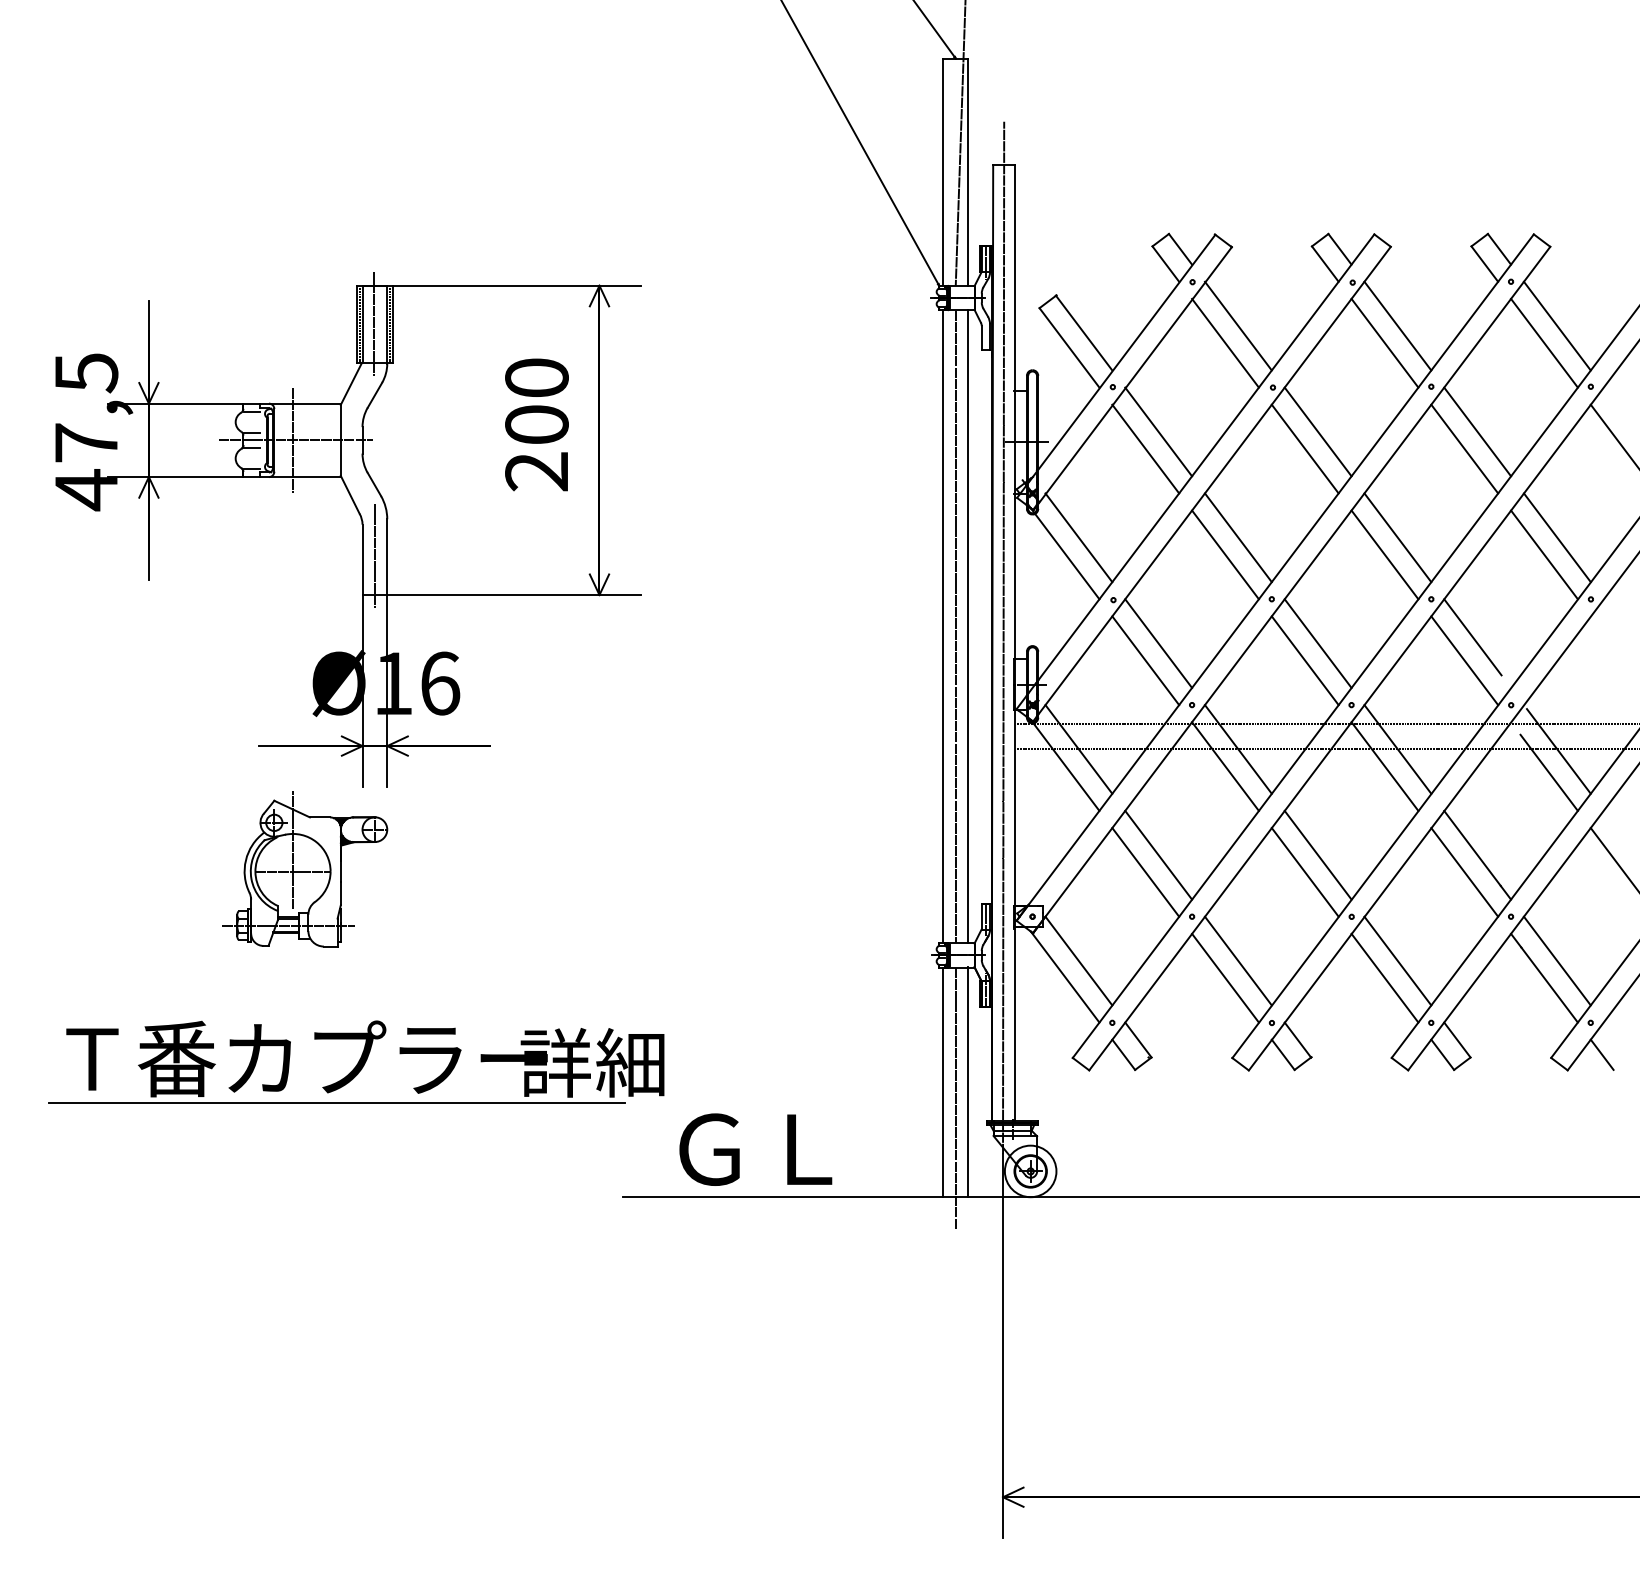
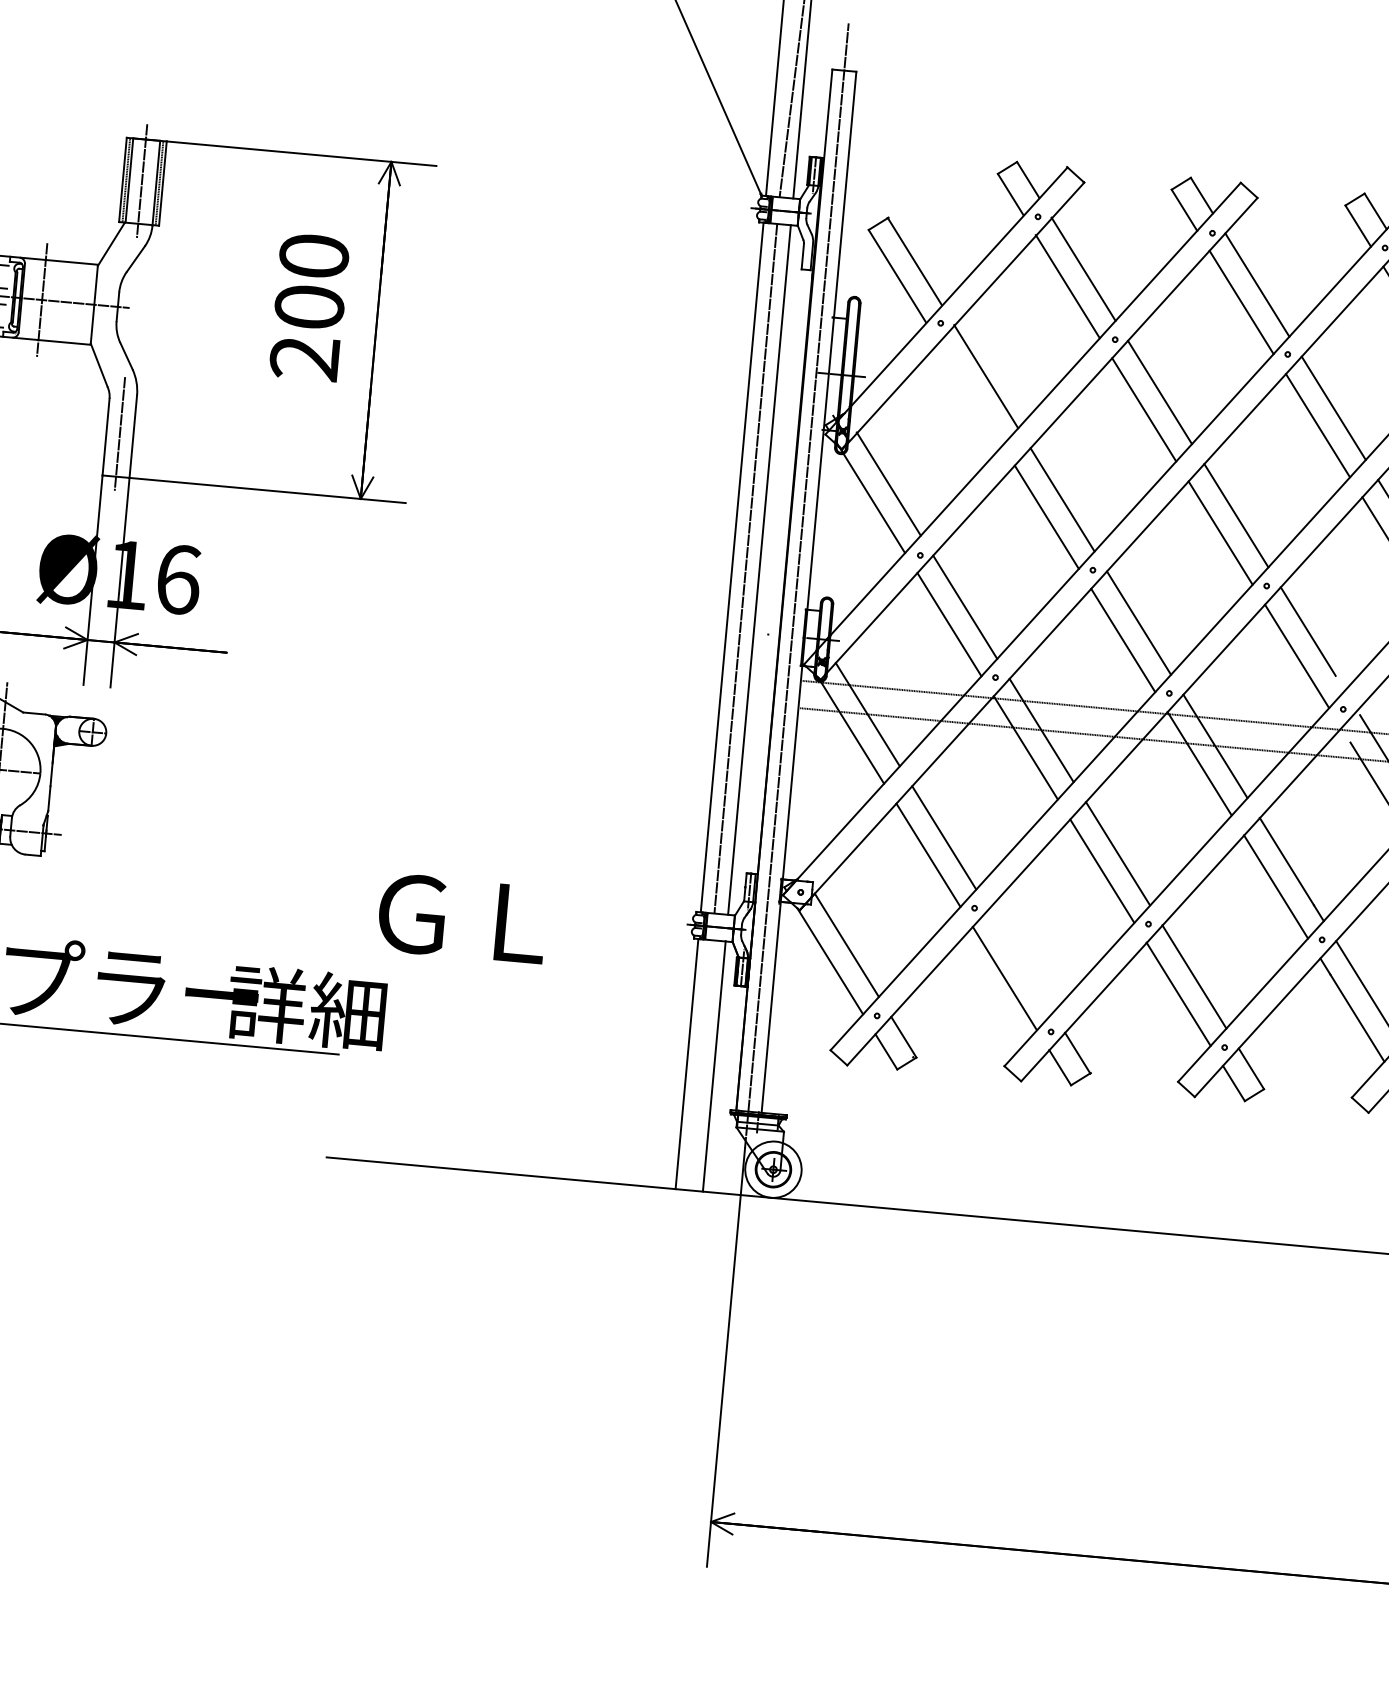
line: (1145, 448) -> (970, 393), removed
line: (1237, 960) -> (1019, 960), removed
line: (955, 1098) -> (698, 1082), removed
text: (755, 1149) -> (462, 918), moved

